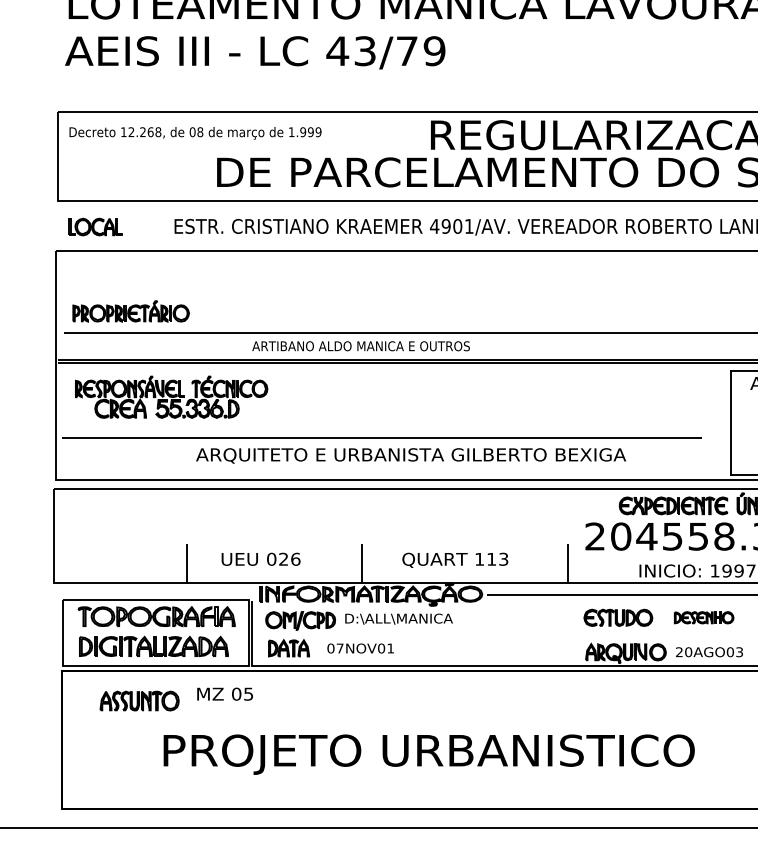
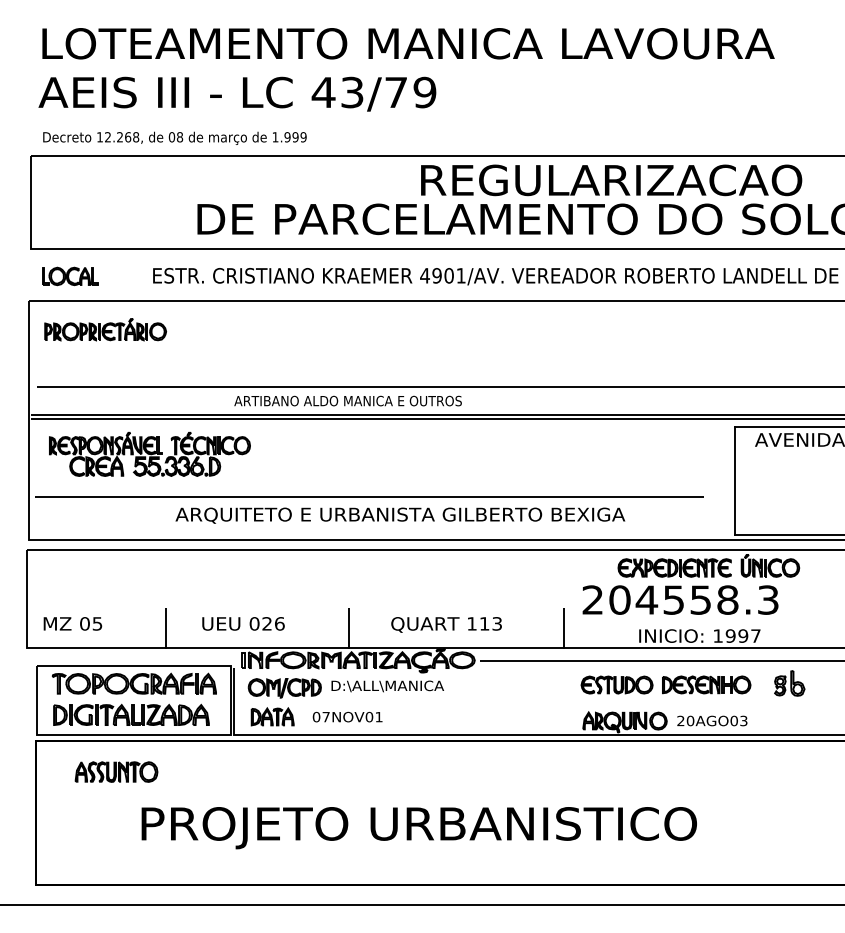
text: (195, 132) -> (174, 137), moved
part: (131, 311) -> (105, 329), moved
part: (703, 617) -> (706, 684), size x1.43
text: (224, 693) -> (72, 623), moved

